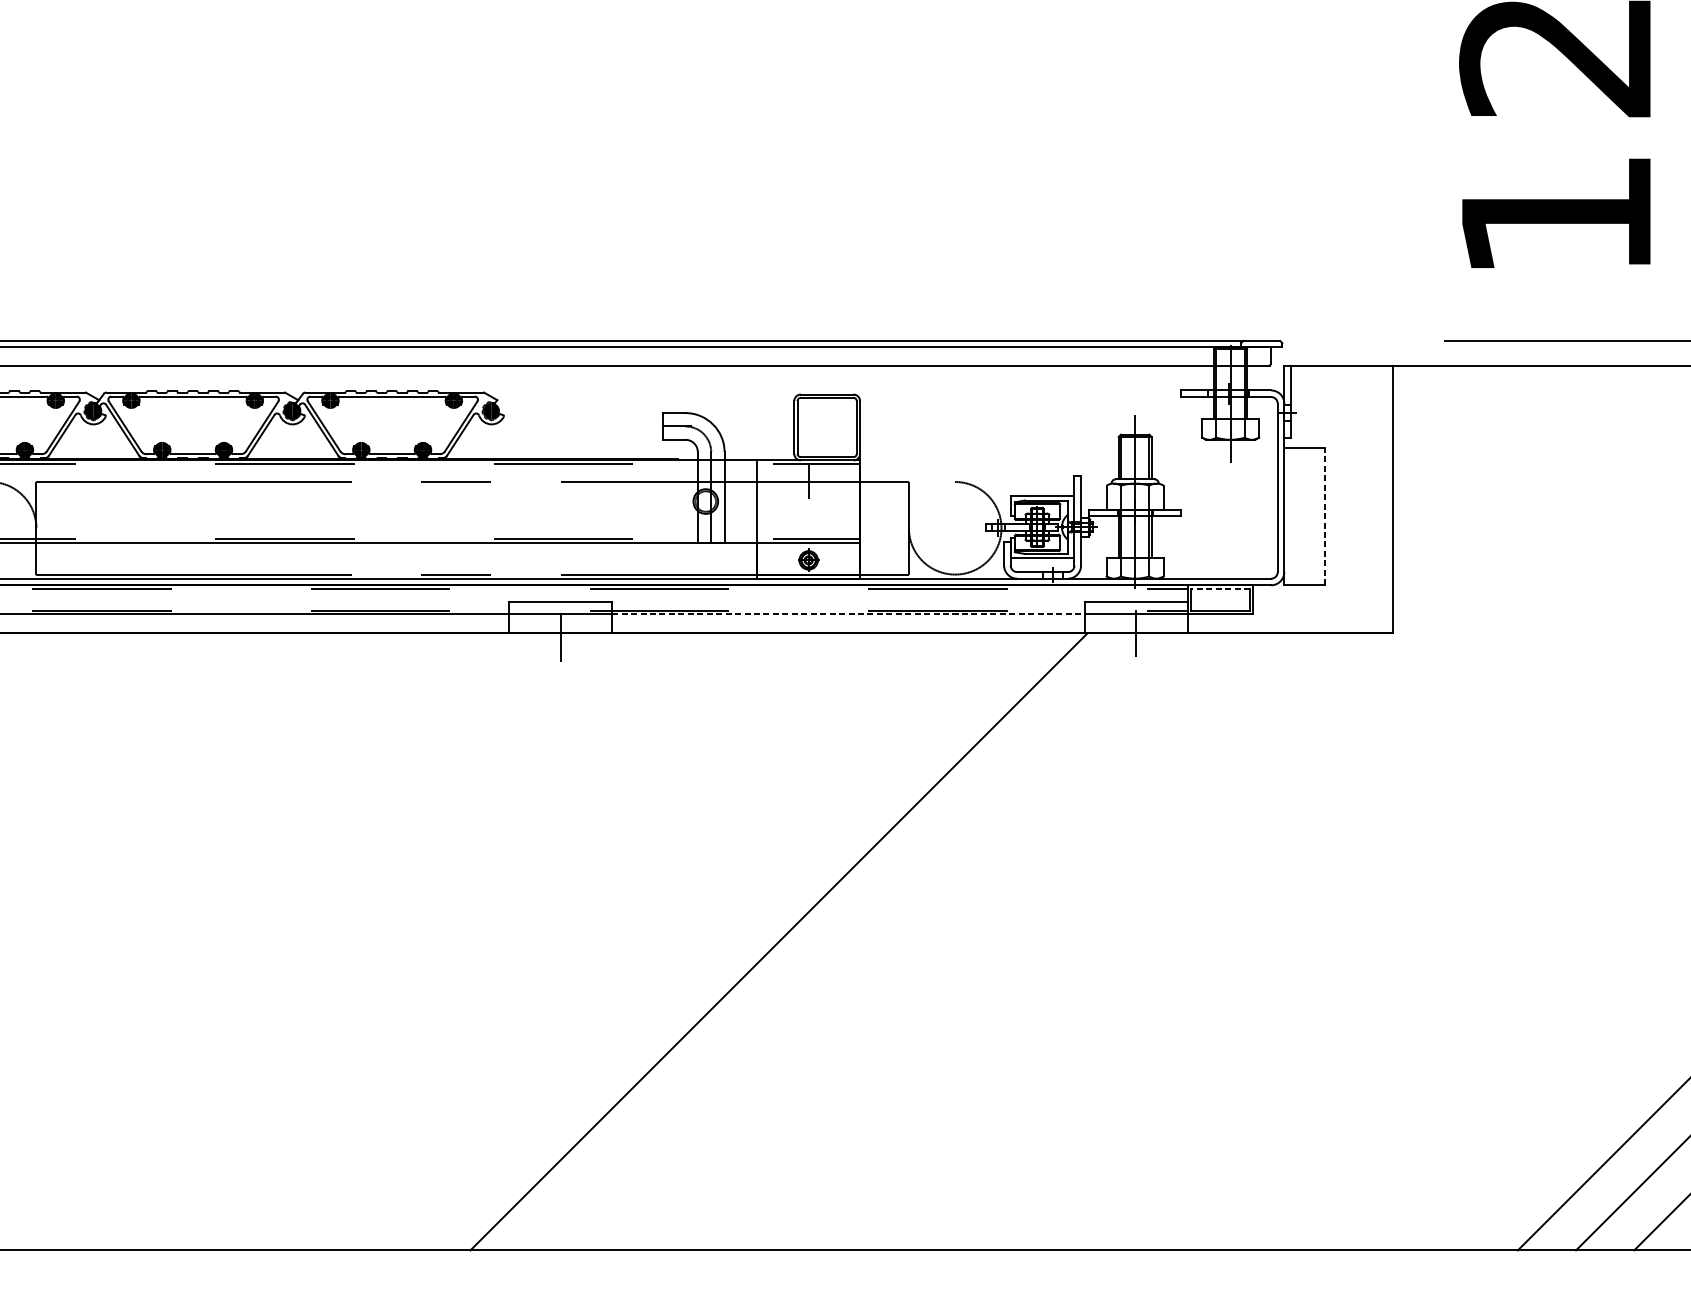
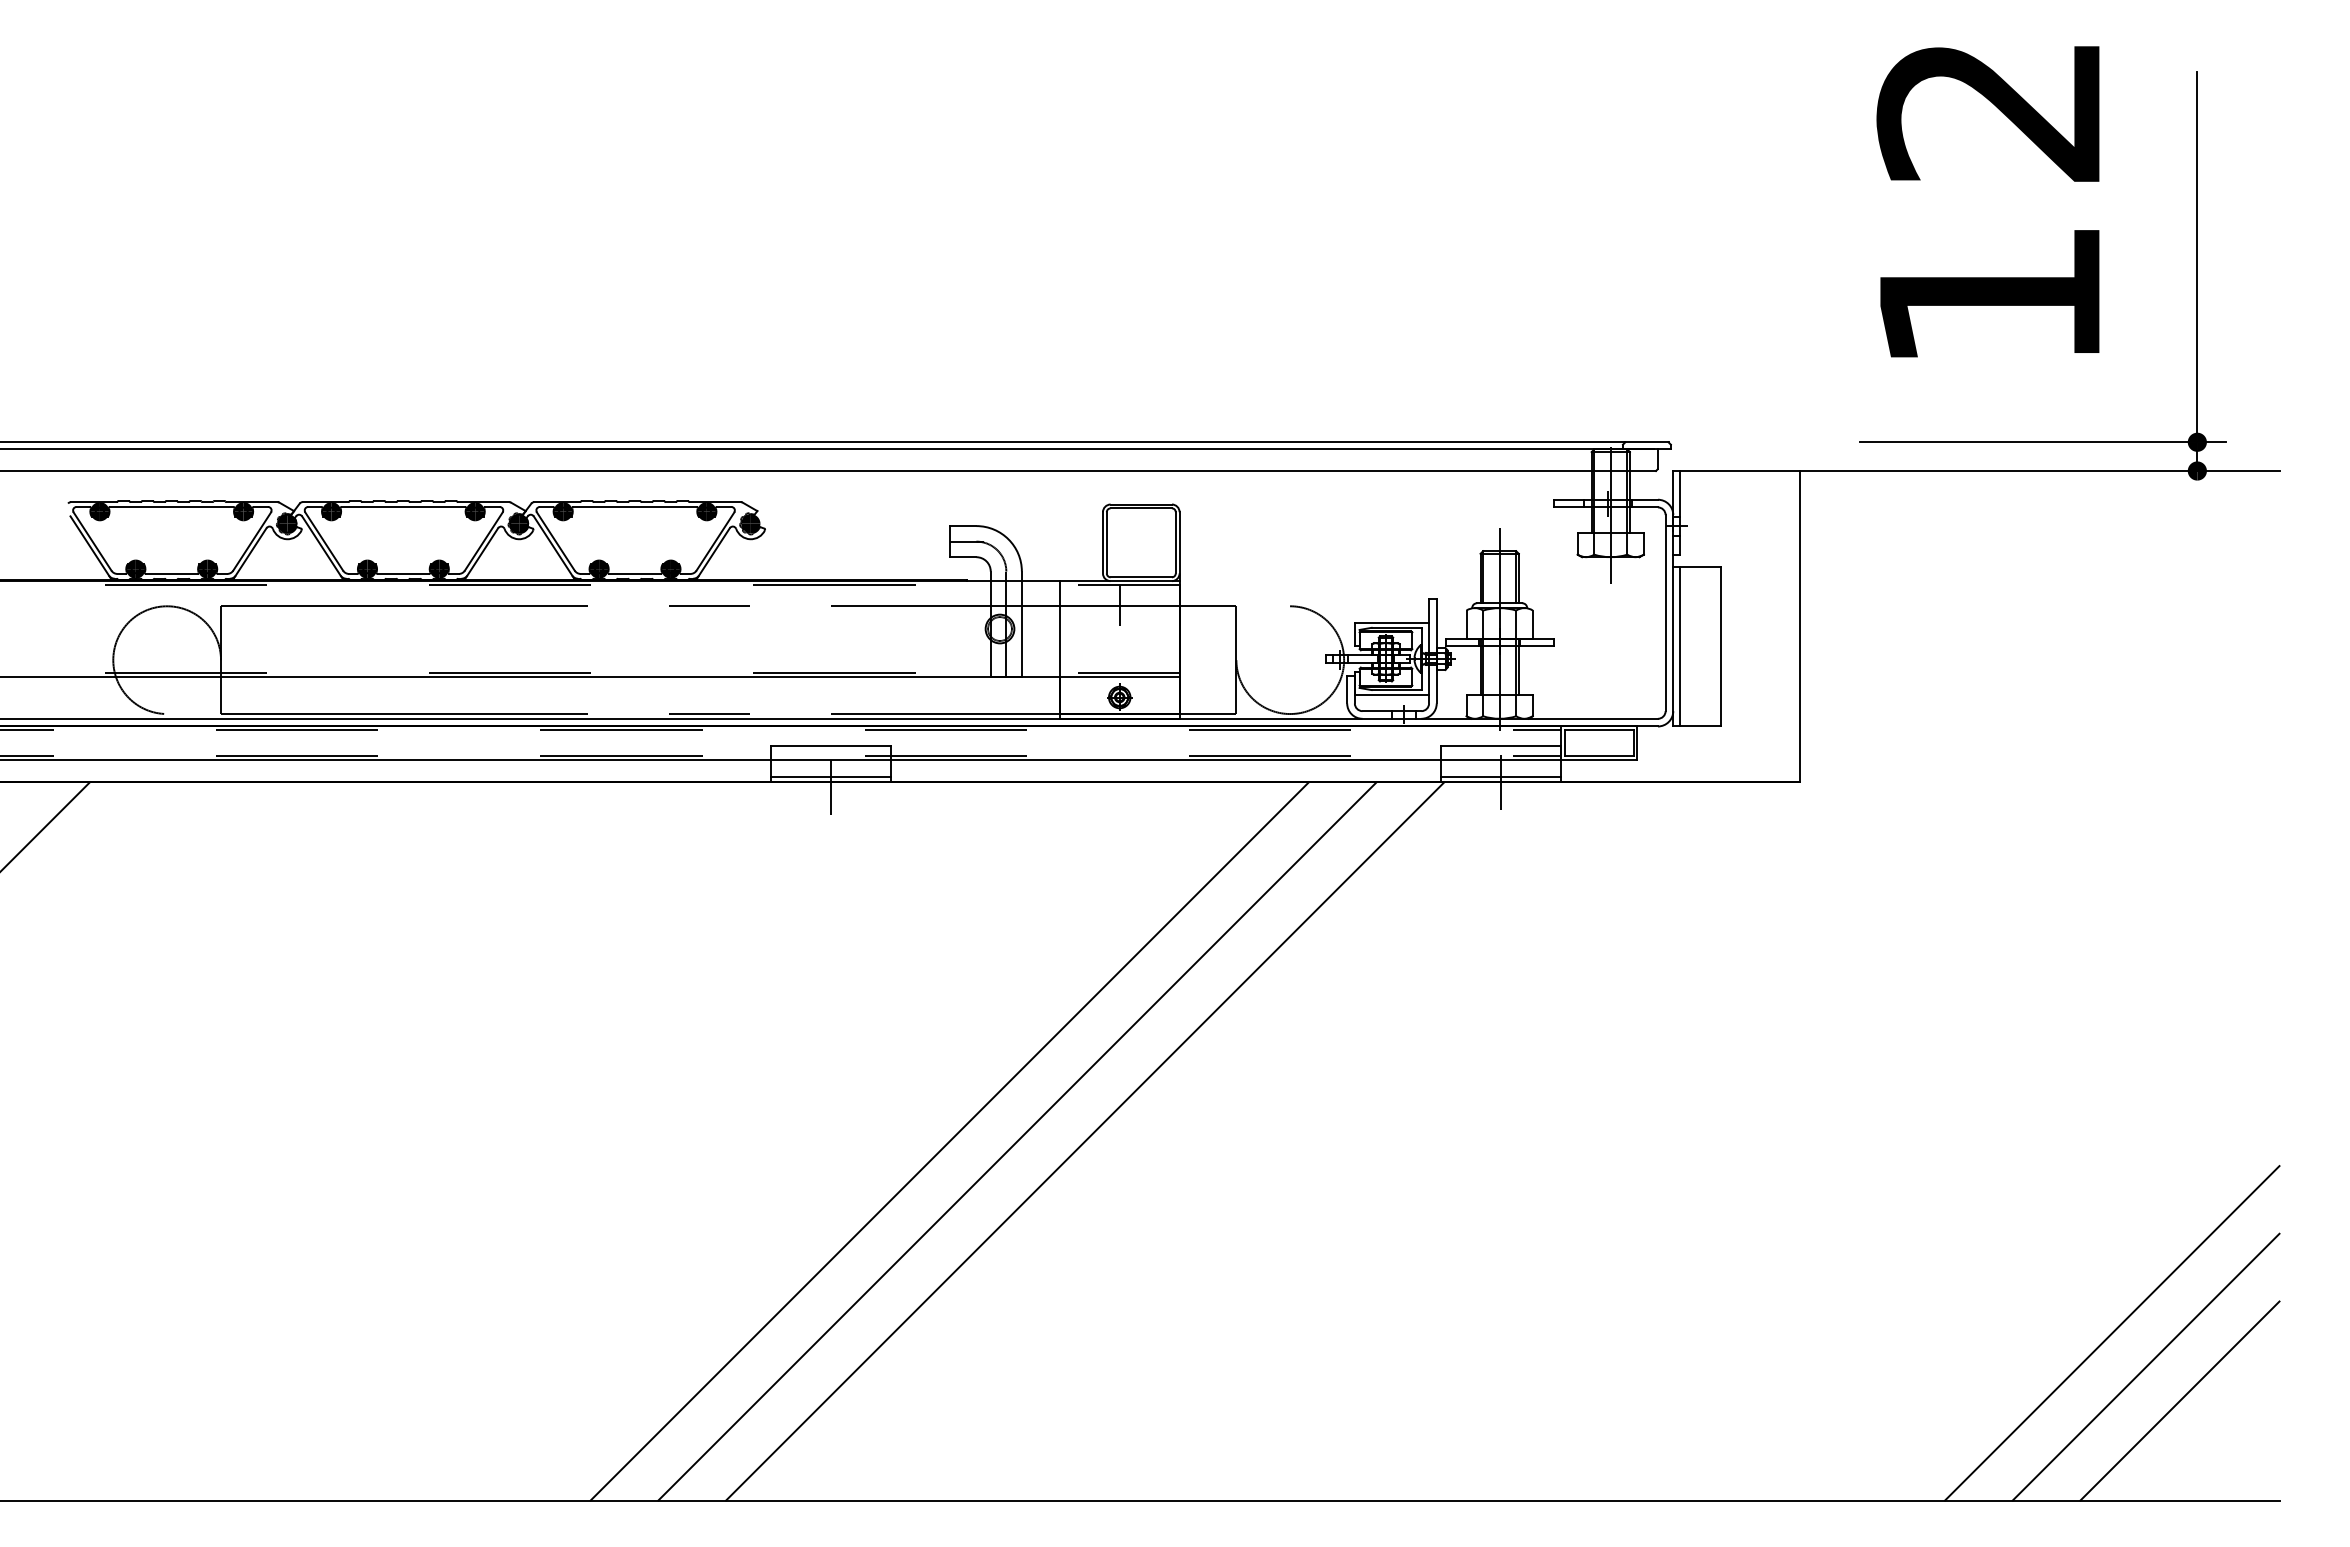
line: (1290, 516) -> (1680, 646), added
line: (1325, 516) -> (1721, 646), dashed -> solid
line: (1220, 588) -> (1598, 730), dashed -> solid
line: (848, 614) -> (1166, 760), dashed -> solid
line: (560, 628) -> (831, 776), added
line: (1135, 628) -> (1500, 776), added
line: (662, 941) -> (949, 1141), added
line: (720, 941) -> (1017, 1141), added

